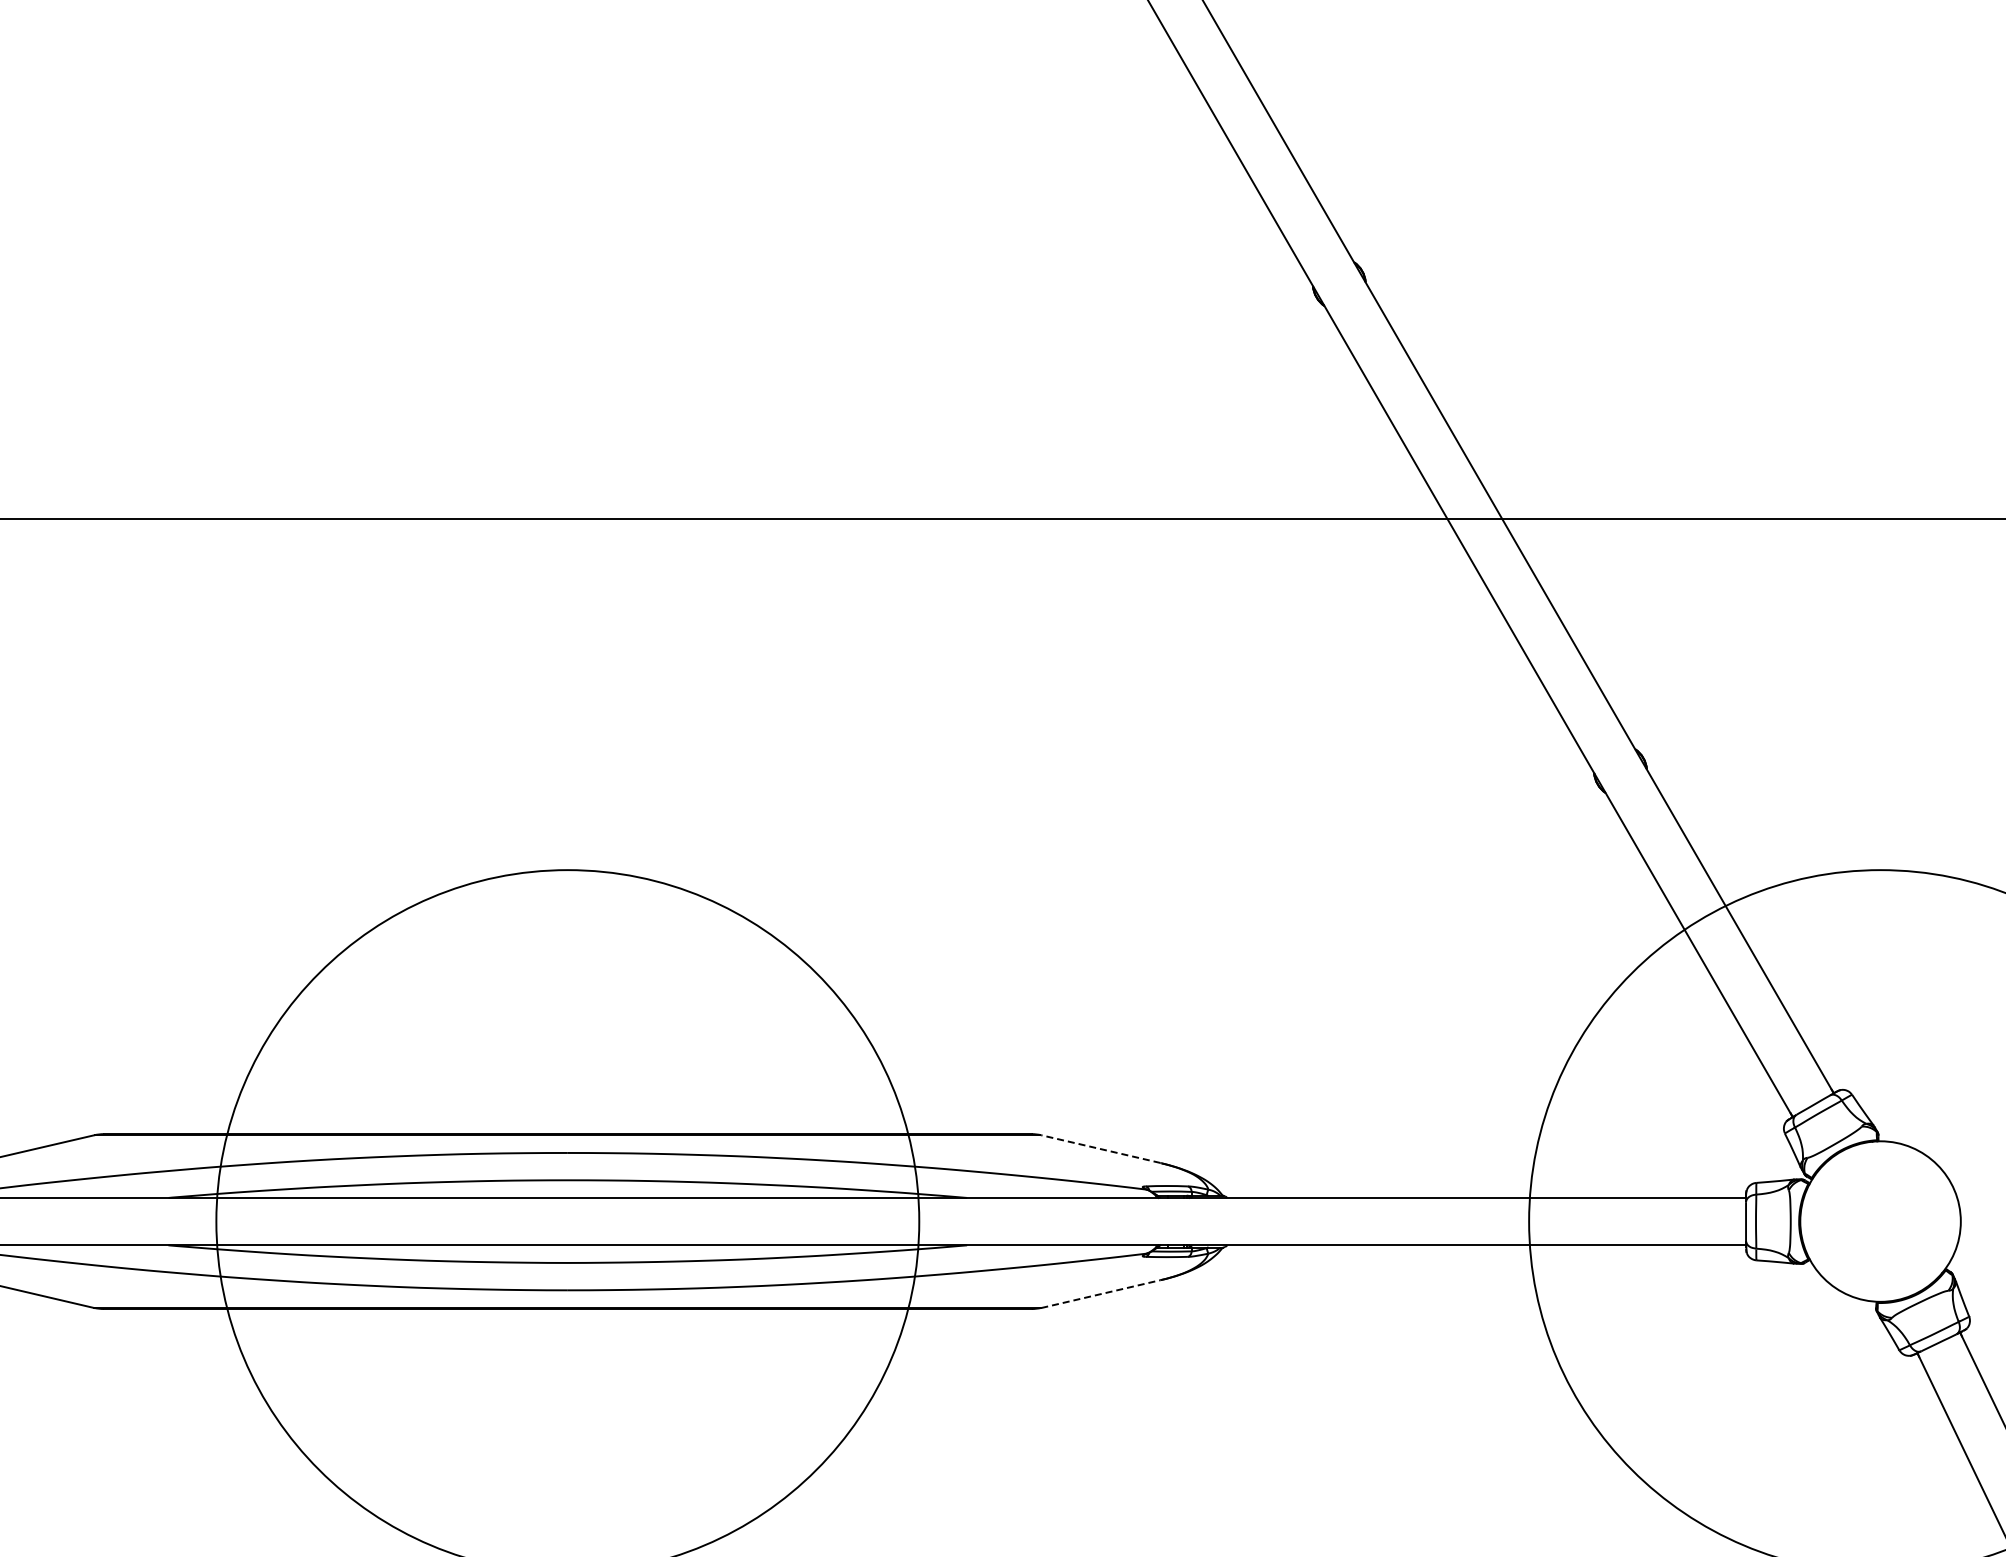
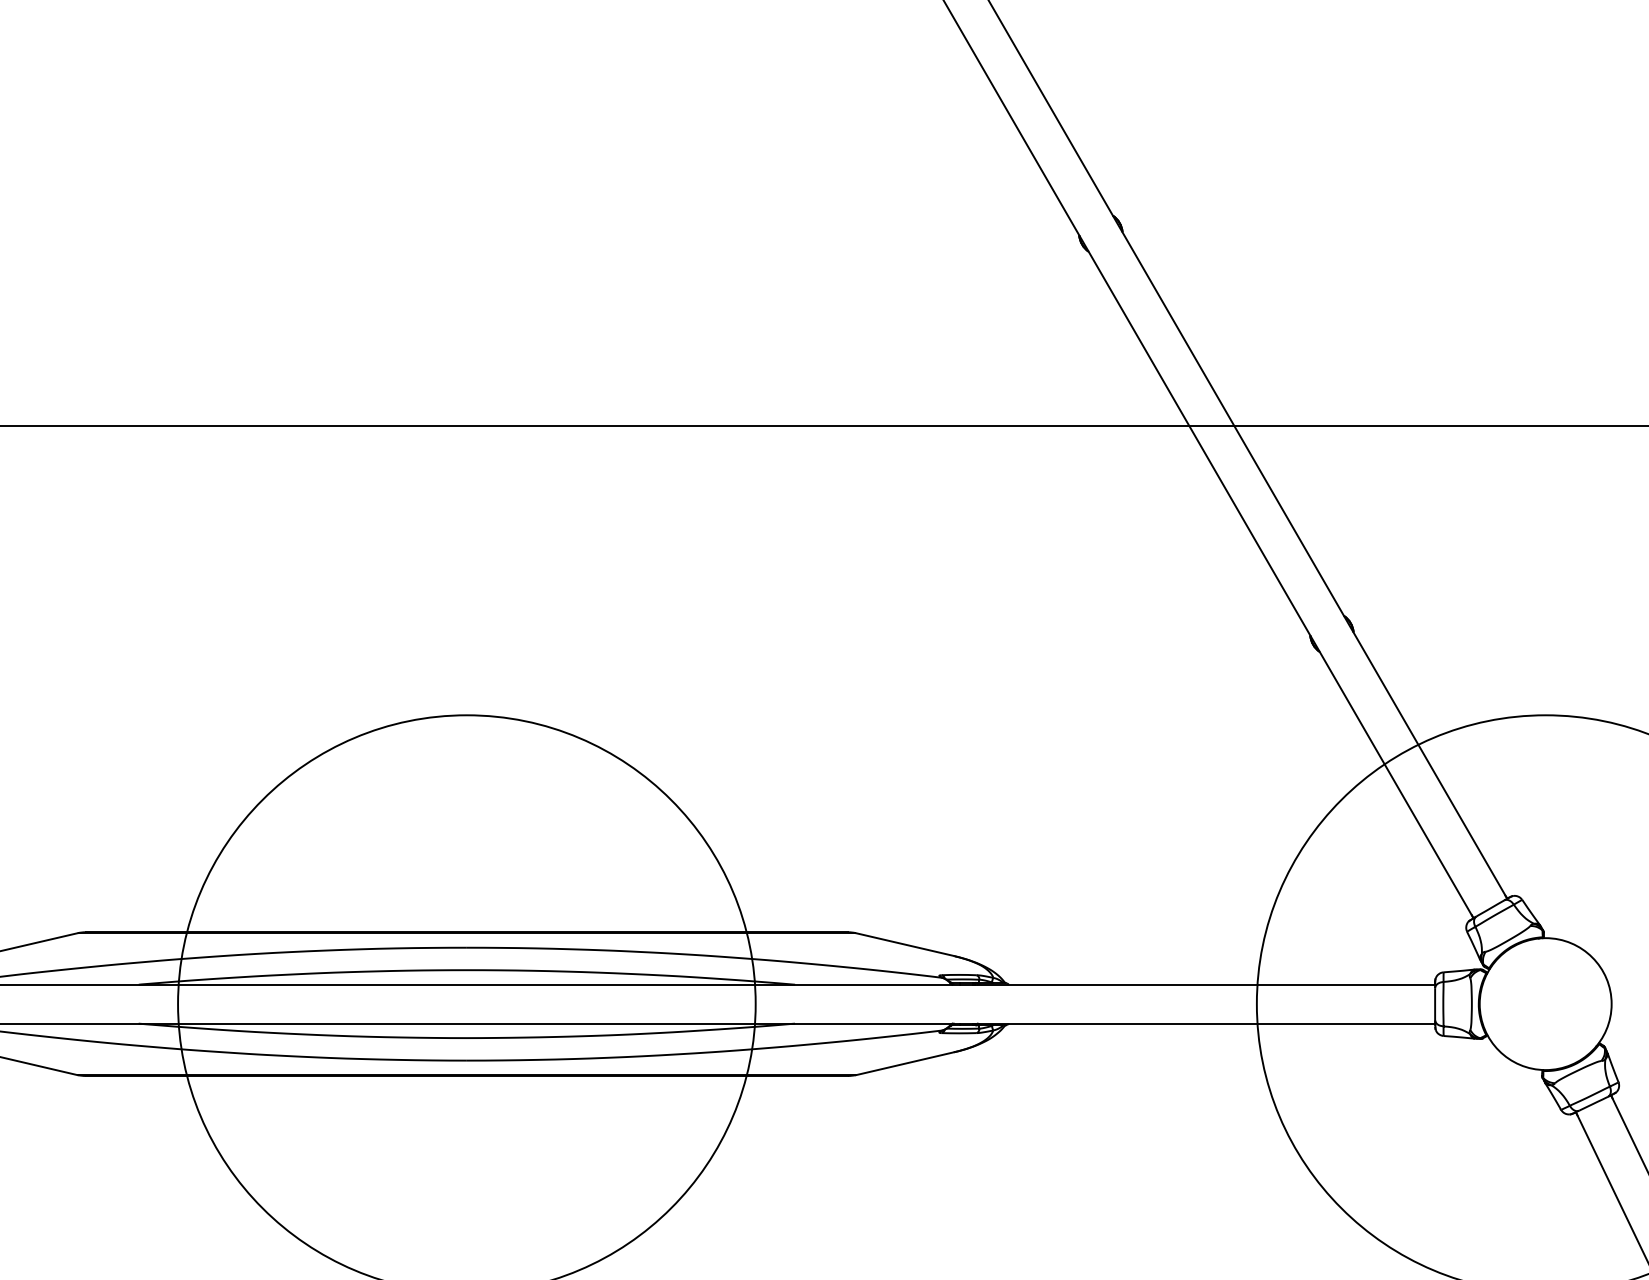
line: (1100, 1149) -> (904, 944), dashed -> solid
line: (1101, 1294) -> (905, 1064), dashed -> solid

